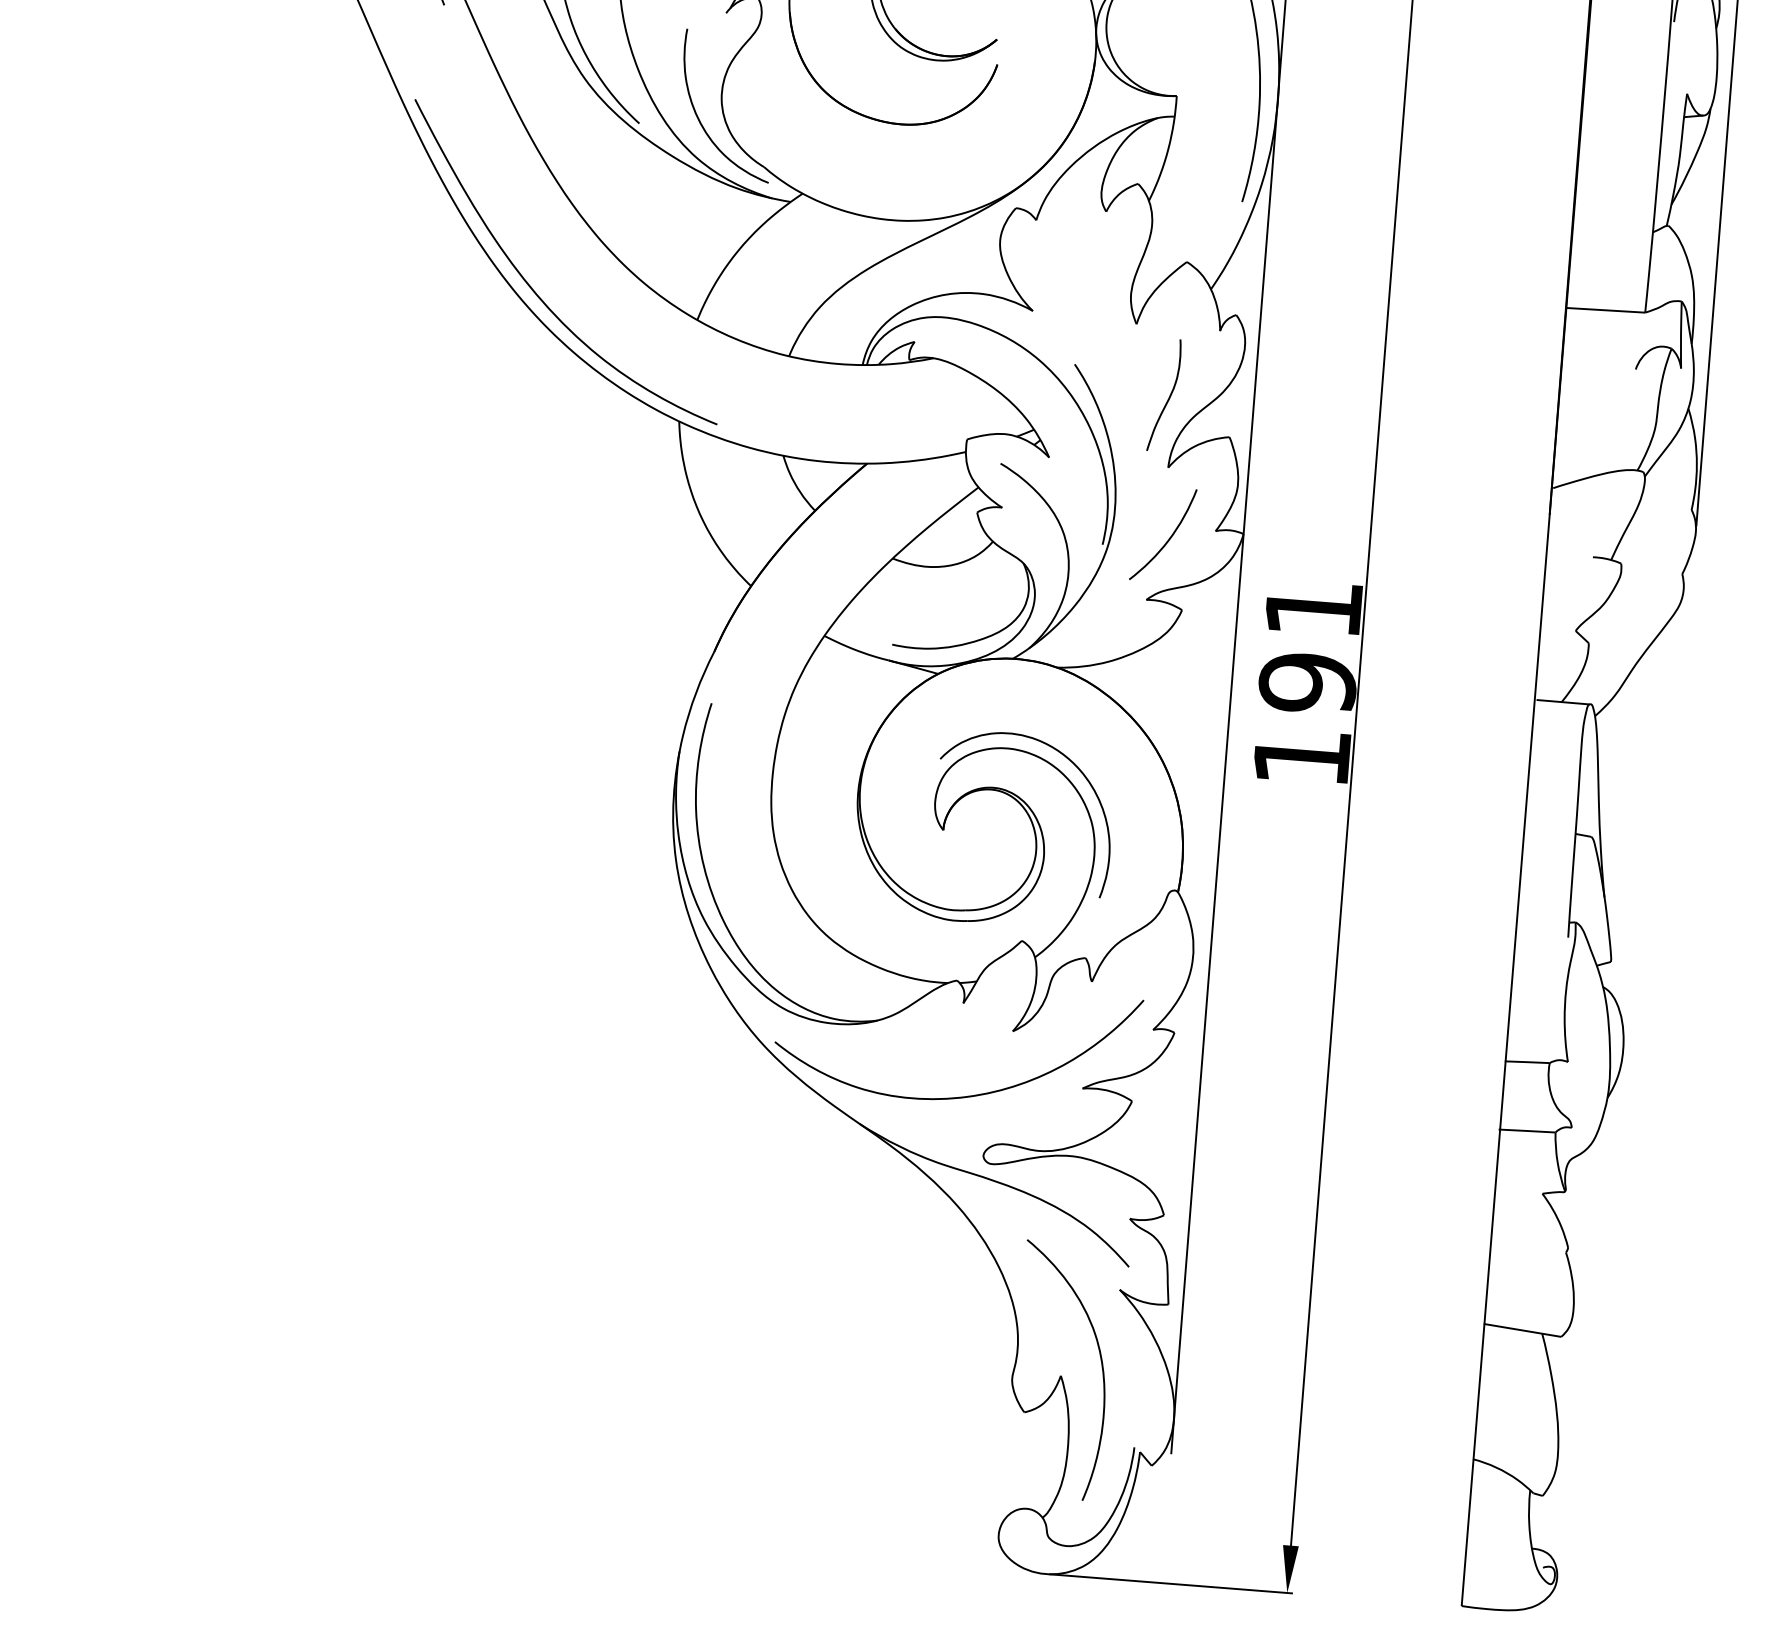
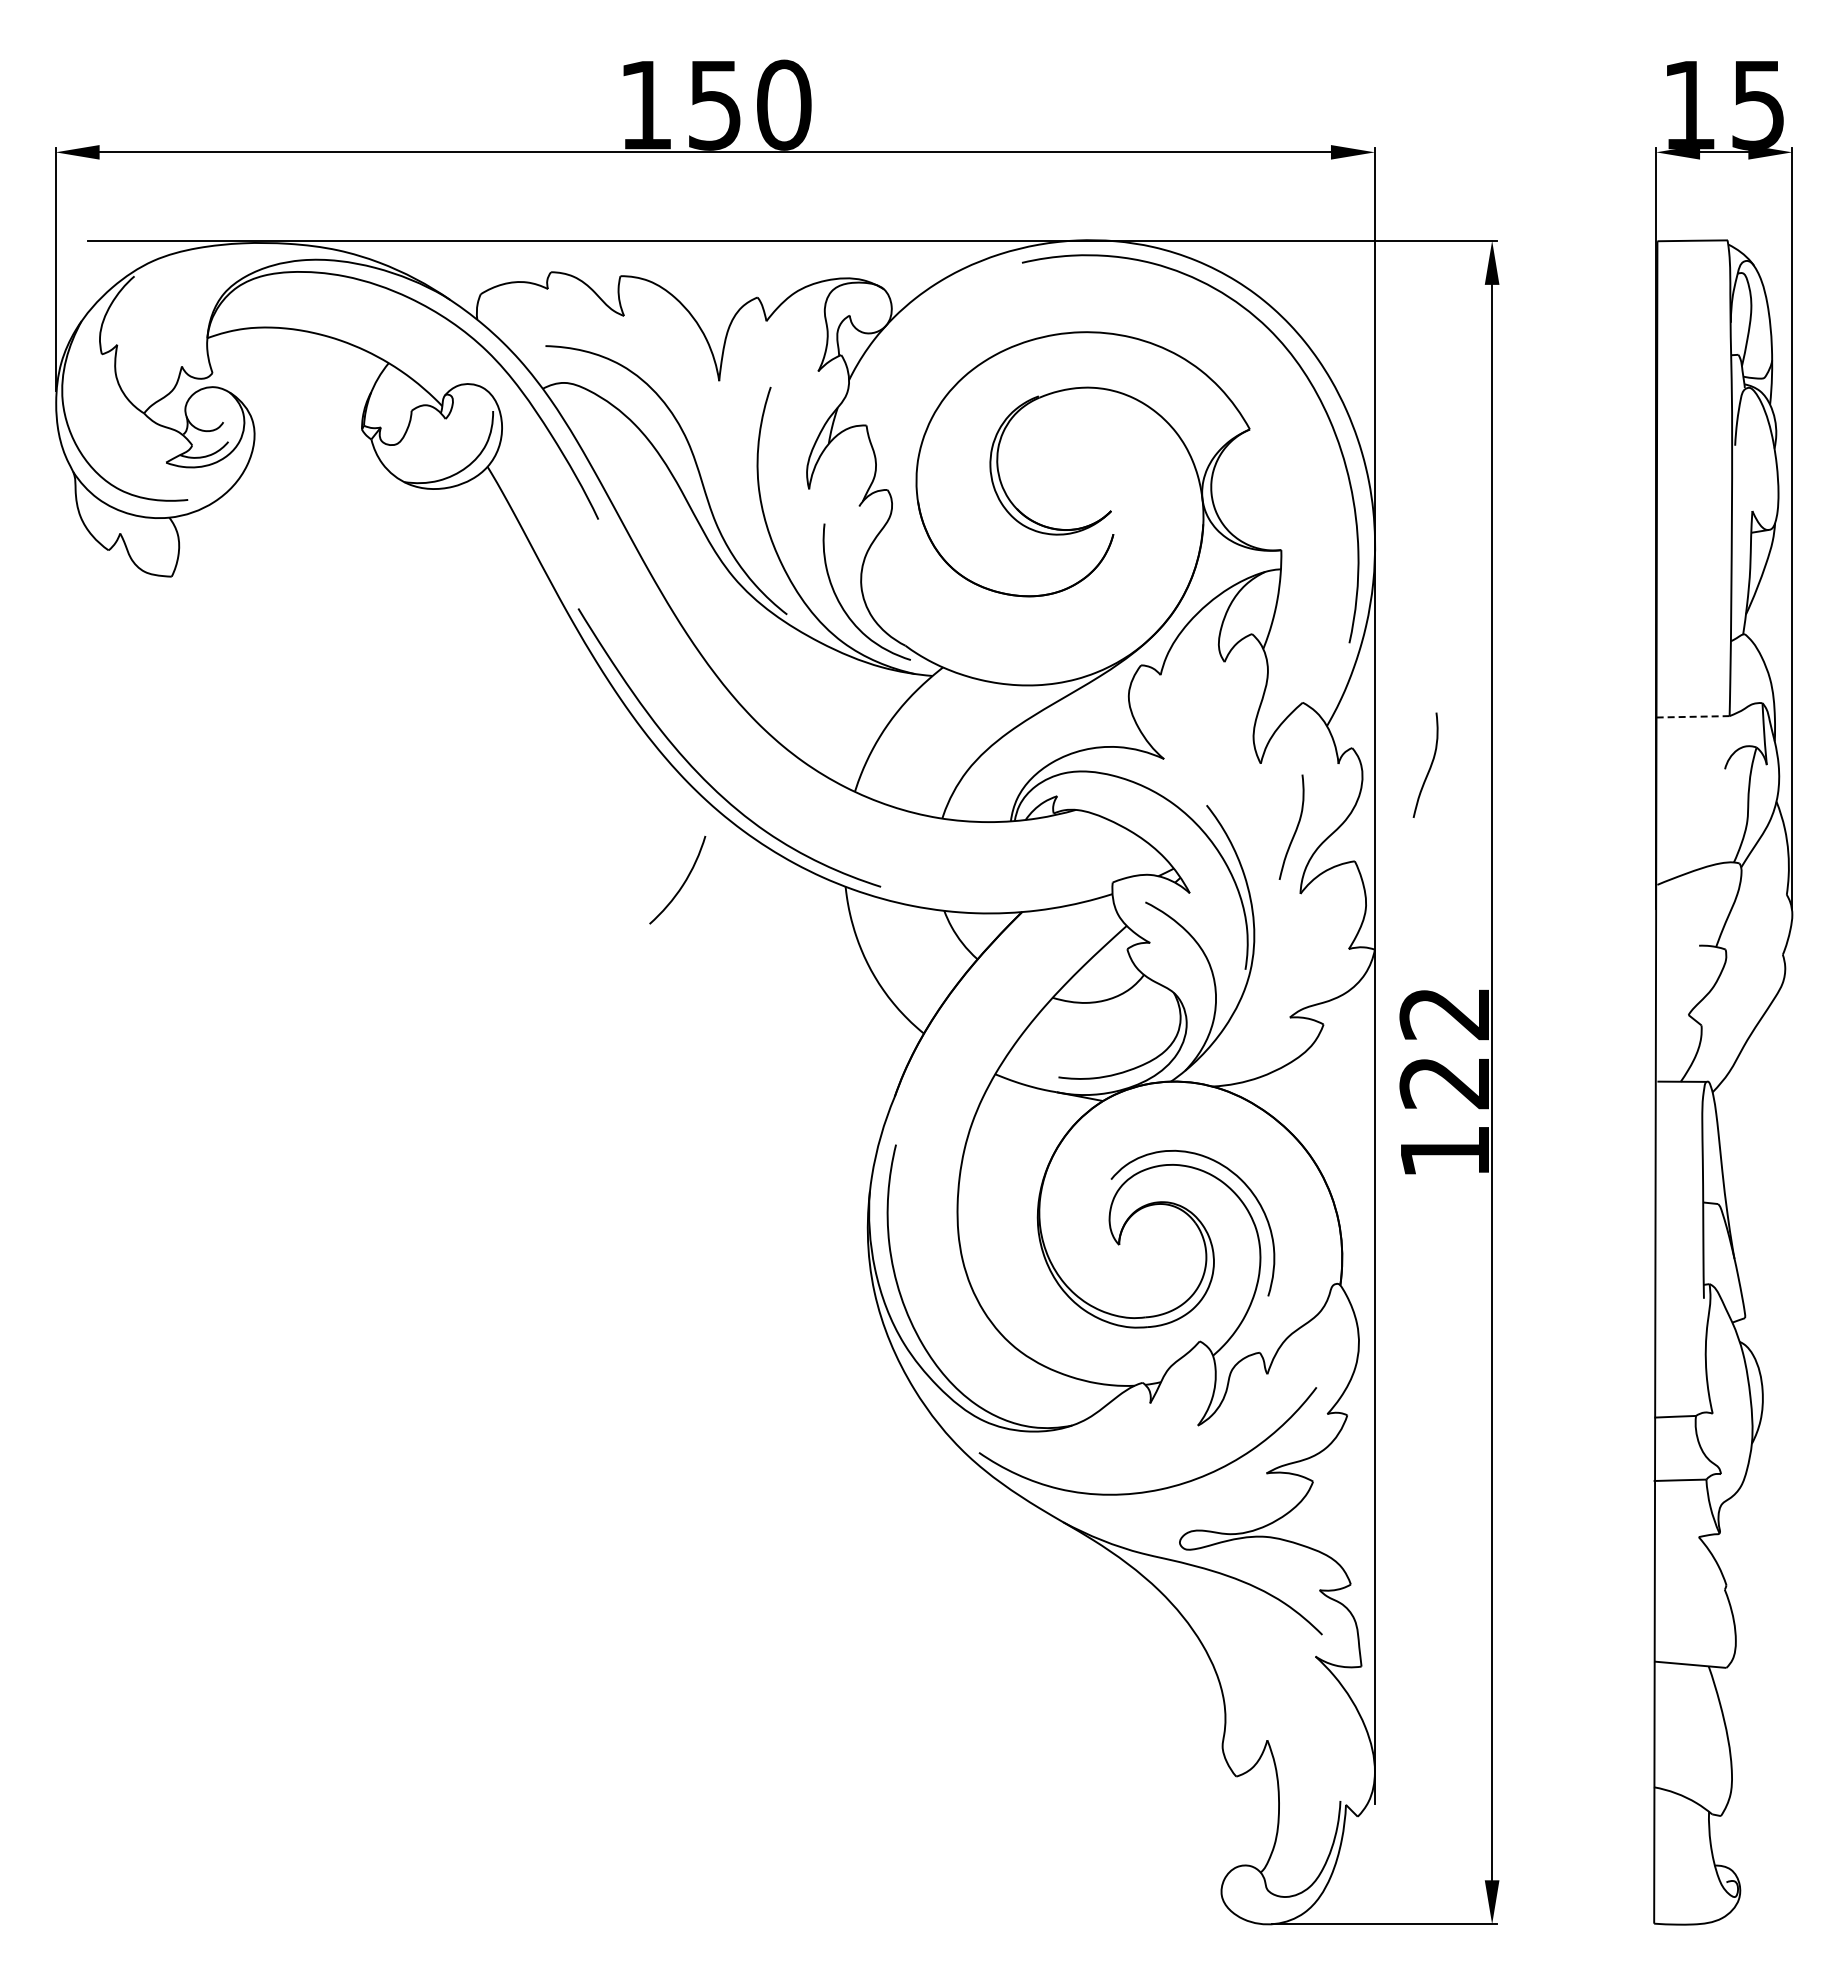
line: (1606, 310) -> (1693, 716), solid -> dashed
curve: (1319, 339) -> (1430, 764), added
curve: (1169, 537) -> (683, 882), moved
text: (1310, 647) -> (1444, 1049), 191 -> 122
curve: (1100, 1364) -> (1303, 1726), removed

